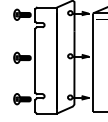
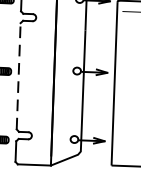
line: (35, 60) -> (18, 75), solid -> dashed

